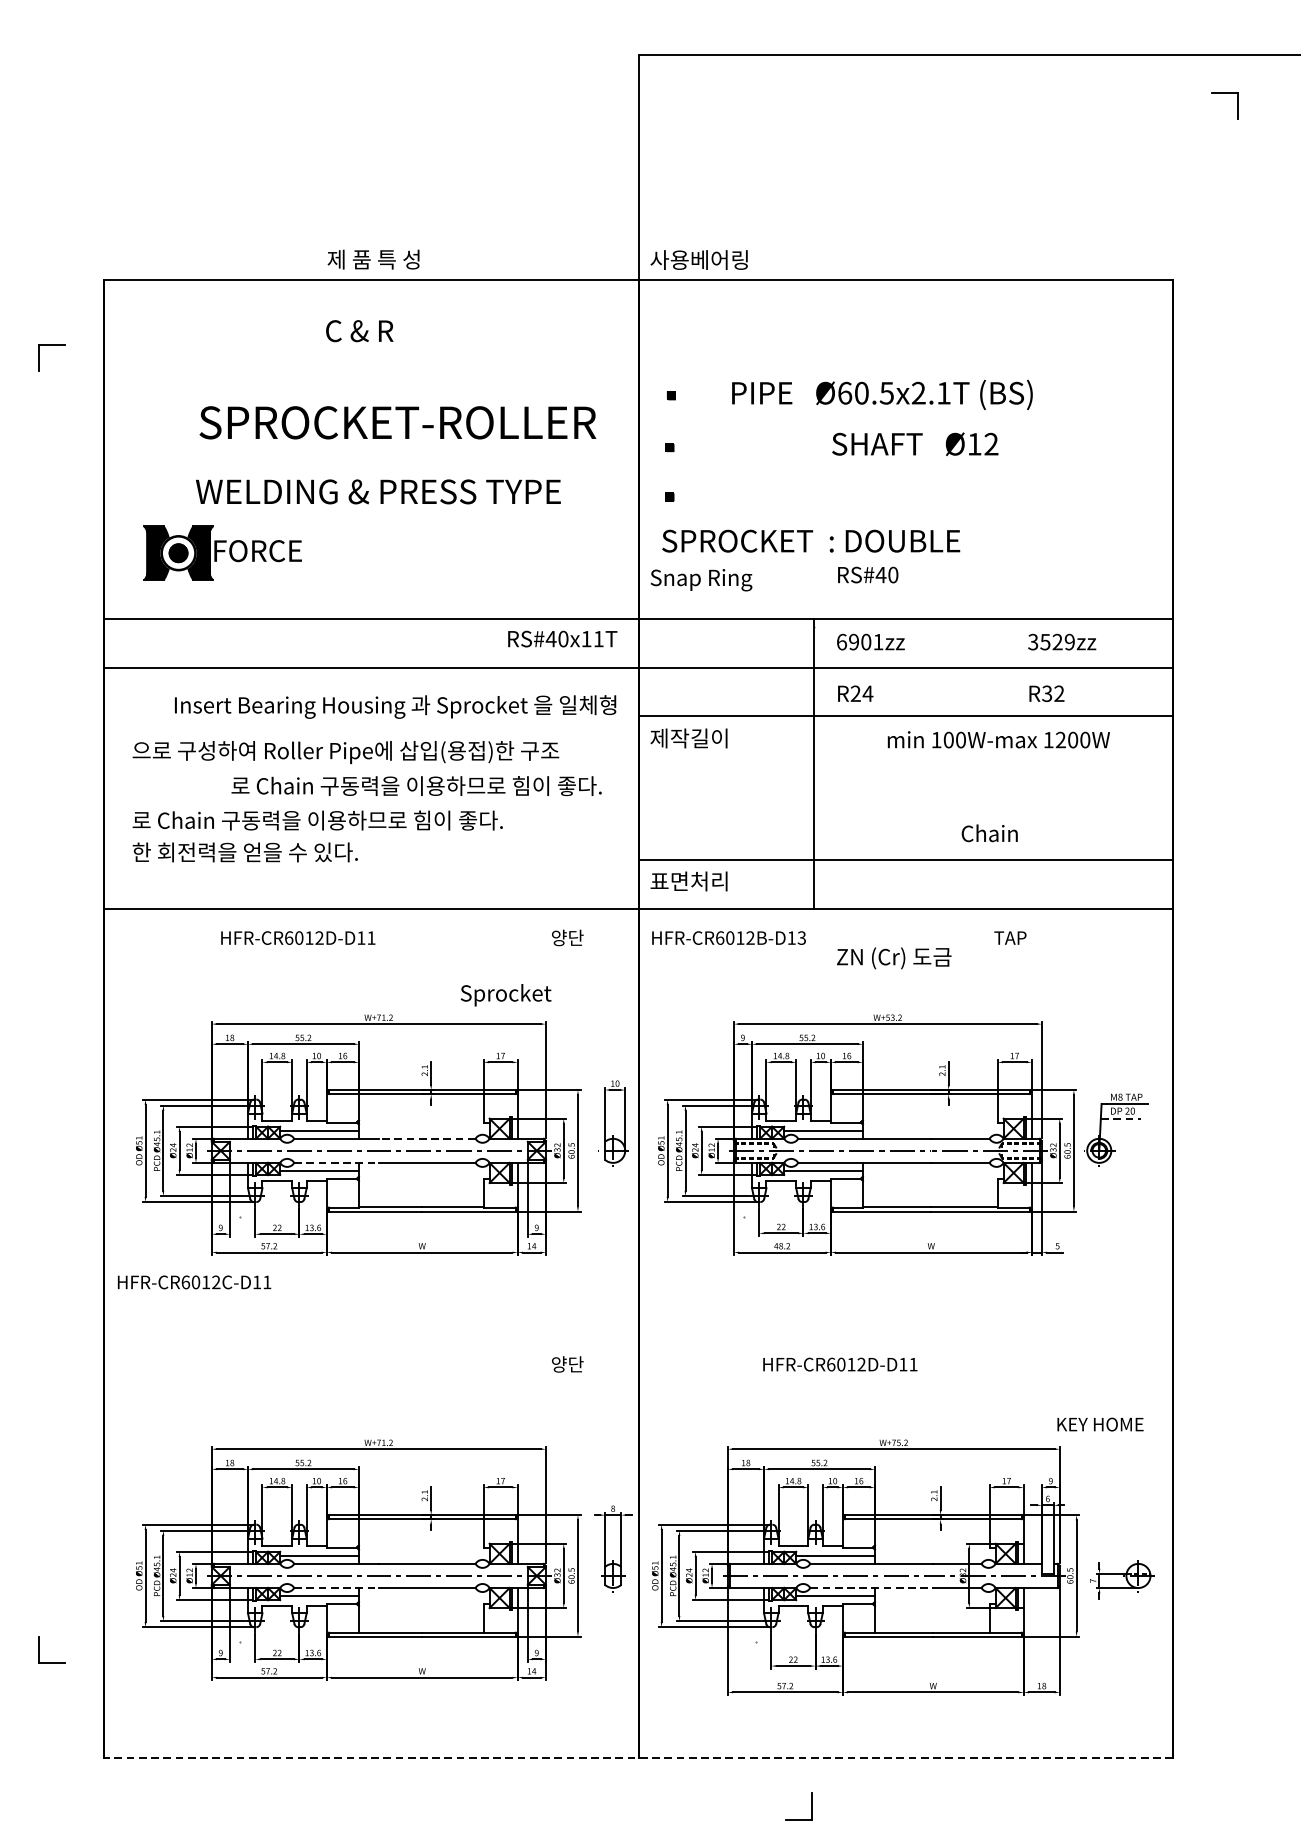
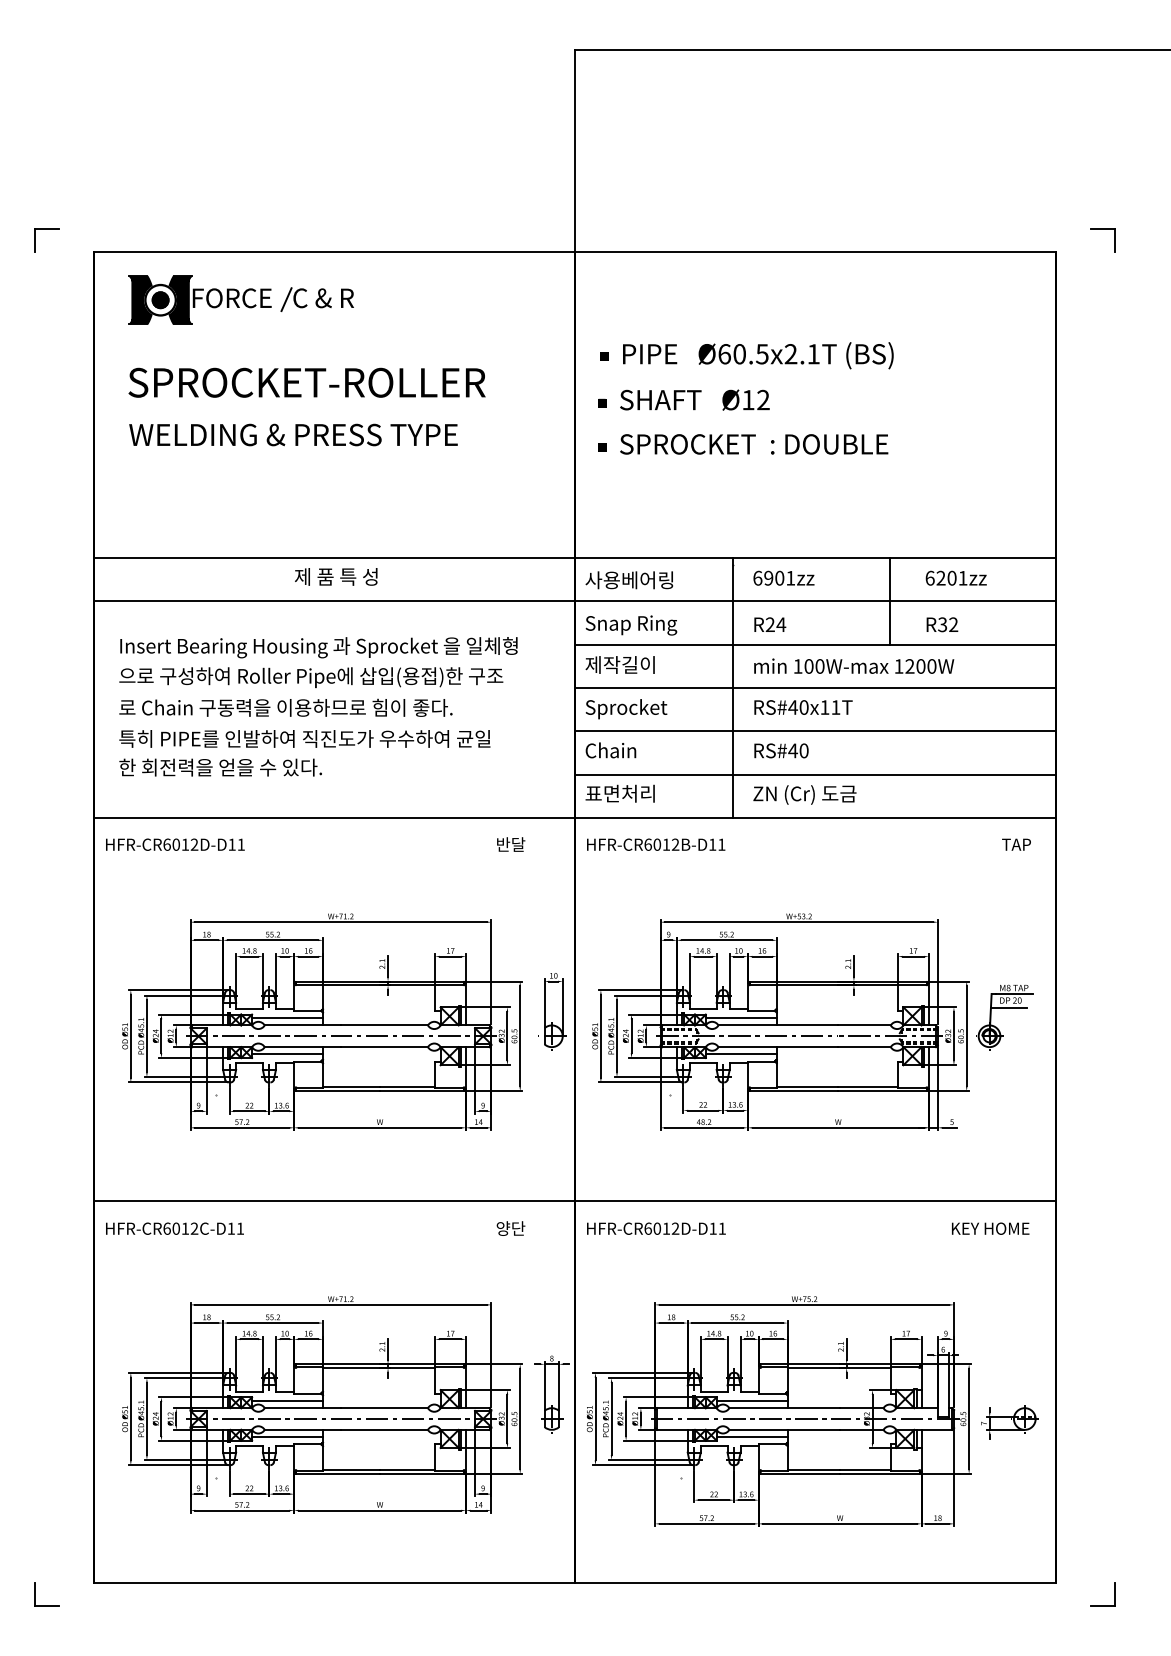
part: (1224, 93) -> (1102, 229), moved
text: (373, 259) -> (336, 576), moved
text: (699, 260) -> (629, 580), moved
line: (318, 332) -> (286, 299), added
part: (51, 345) -> (46, 229), moved
text: (882, 394) -> (758, 355), moved
text: (397, 422) -> (306, 382), moved
text: (914, 443) -> (694, 399), moved
text: (378, 491) -> (293, 434), moved
text: (811, 541) -> (754, 444), moved
part: (221, 552) -> (199, 299), moved
text: (868, 574) -> (781, 750), moved
text: (701, 580) -> (631, 625), moved
text: (562, 639) -> (803, 707), moved
text: (1051, 641) -> (946, 577), 3529zz -> 6201zz
line: (988, 666) -> (889, 600), added
text: (395, 706) -> (318, 647), moved
text: (999, 739) -> (854, 665), moved
line: (904, 764) -> (814, 688), added
text: (416, 785) -> (285, 707), moved
line: (904, 812) -> (814, 731), added
text: (338, 820) -> (304, 738), 로 Chain 구동력을 이용하므로 힘이 좋다. -> 특히 PIPE를 인발하여 직진도가 우수하여 균일
text: (989, 833) -> (610, 750), moved
text: (298, 937) -> (175, 844), moved
text: (567, 937) -> (510, 844), 양단 -> 반달
text: (801, 937) -> (721, 844), HFR-CR6012B-D13 -> HFR-CR6012B-D11
text: (1010, 937) -> (1016, 844), moved
text: (893, 957) -> (804, 794), moved
text: (506, 995) -> (626, 709), moved
line: (1121, 1118) -> (1009, 1007), dashed -> solid
line: (427, 1138) -> (384, 1025), dashed -> solid
line: (337, 1163) -> (303, 1047), dashed -> solid
text: (194, 1282) -> (174, 1228), moved
line: (638, 1333) -> (574, 1200), added
text: (840, 1364) -> (656, 1228), moved
text: (1100, 1424) -> (990, 1228), moved
line: (337, 1587) -> (303, 1429), dashed -> solid
line: (872, 1587) -> (785, 1429), dashed -> solid
part: (39, 1649) -> (35, 1594), moved
line: (638, 1757) -> (574, 1582), dashed -> solid
part: (798, 1818) -> (1102, 1605), moved

